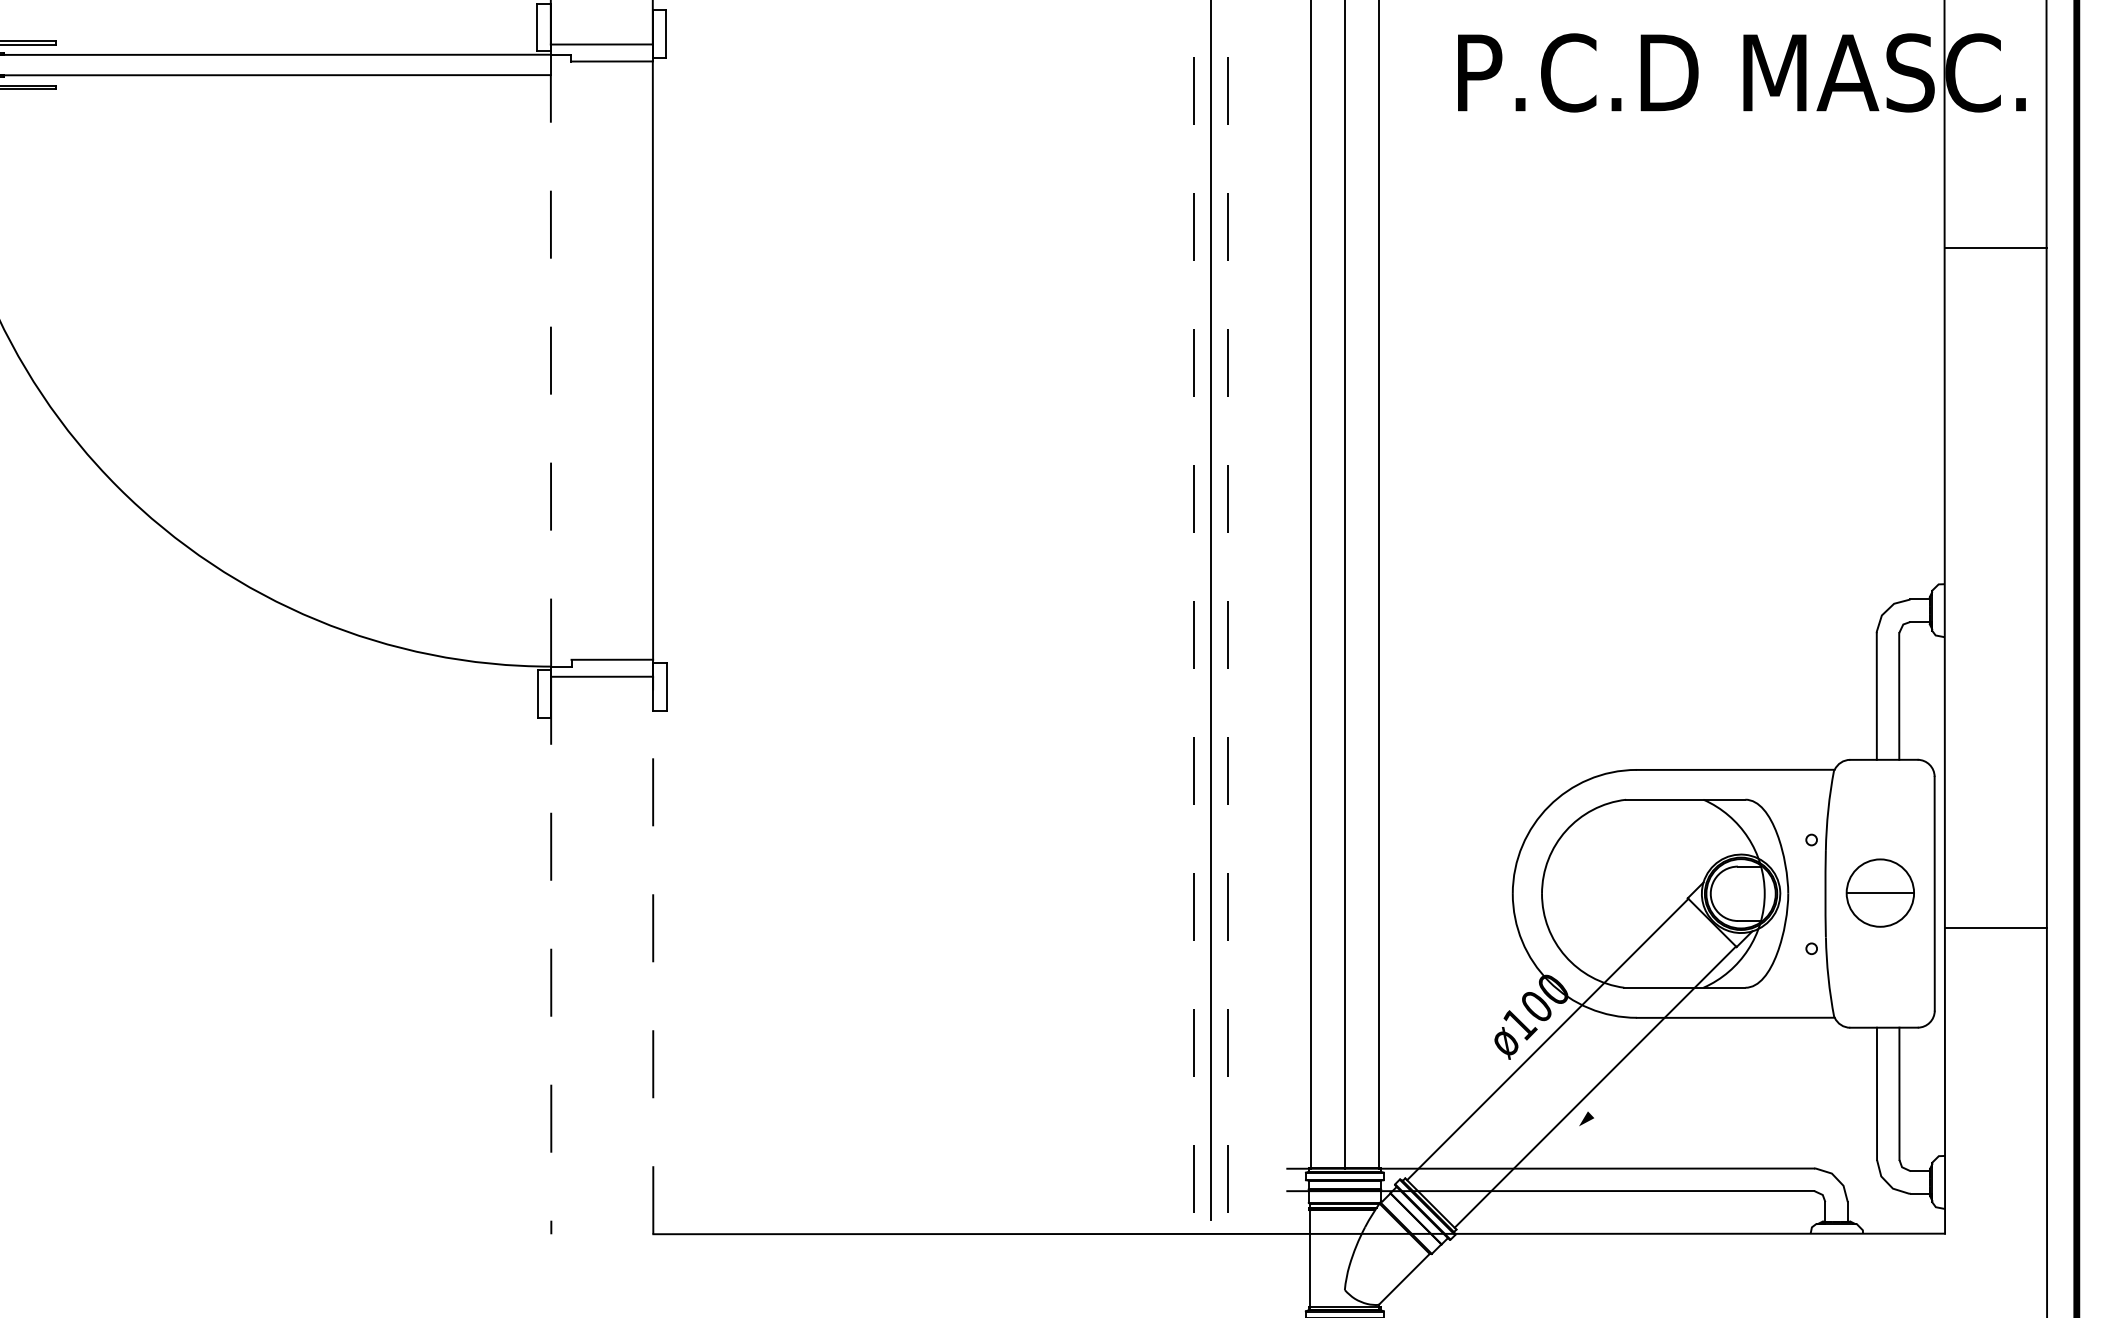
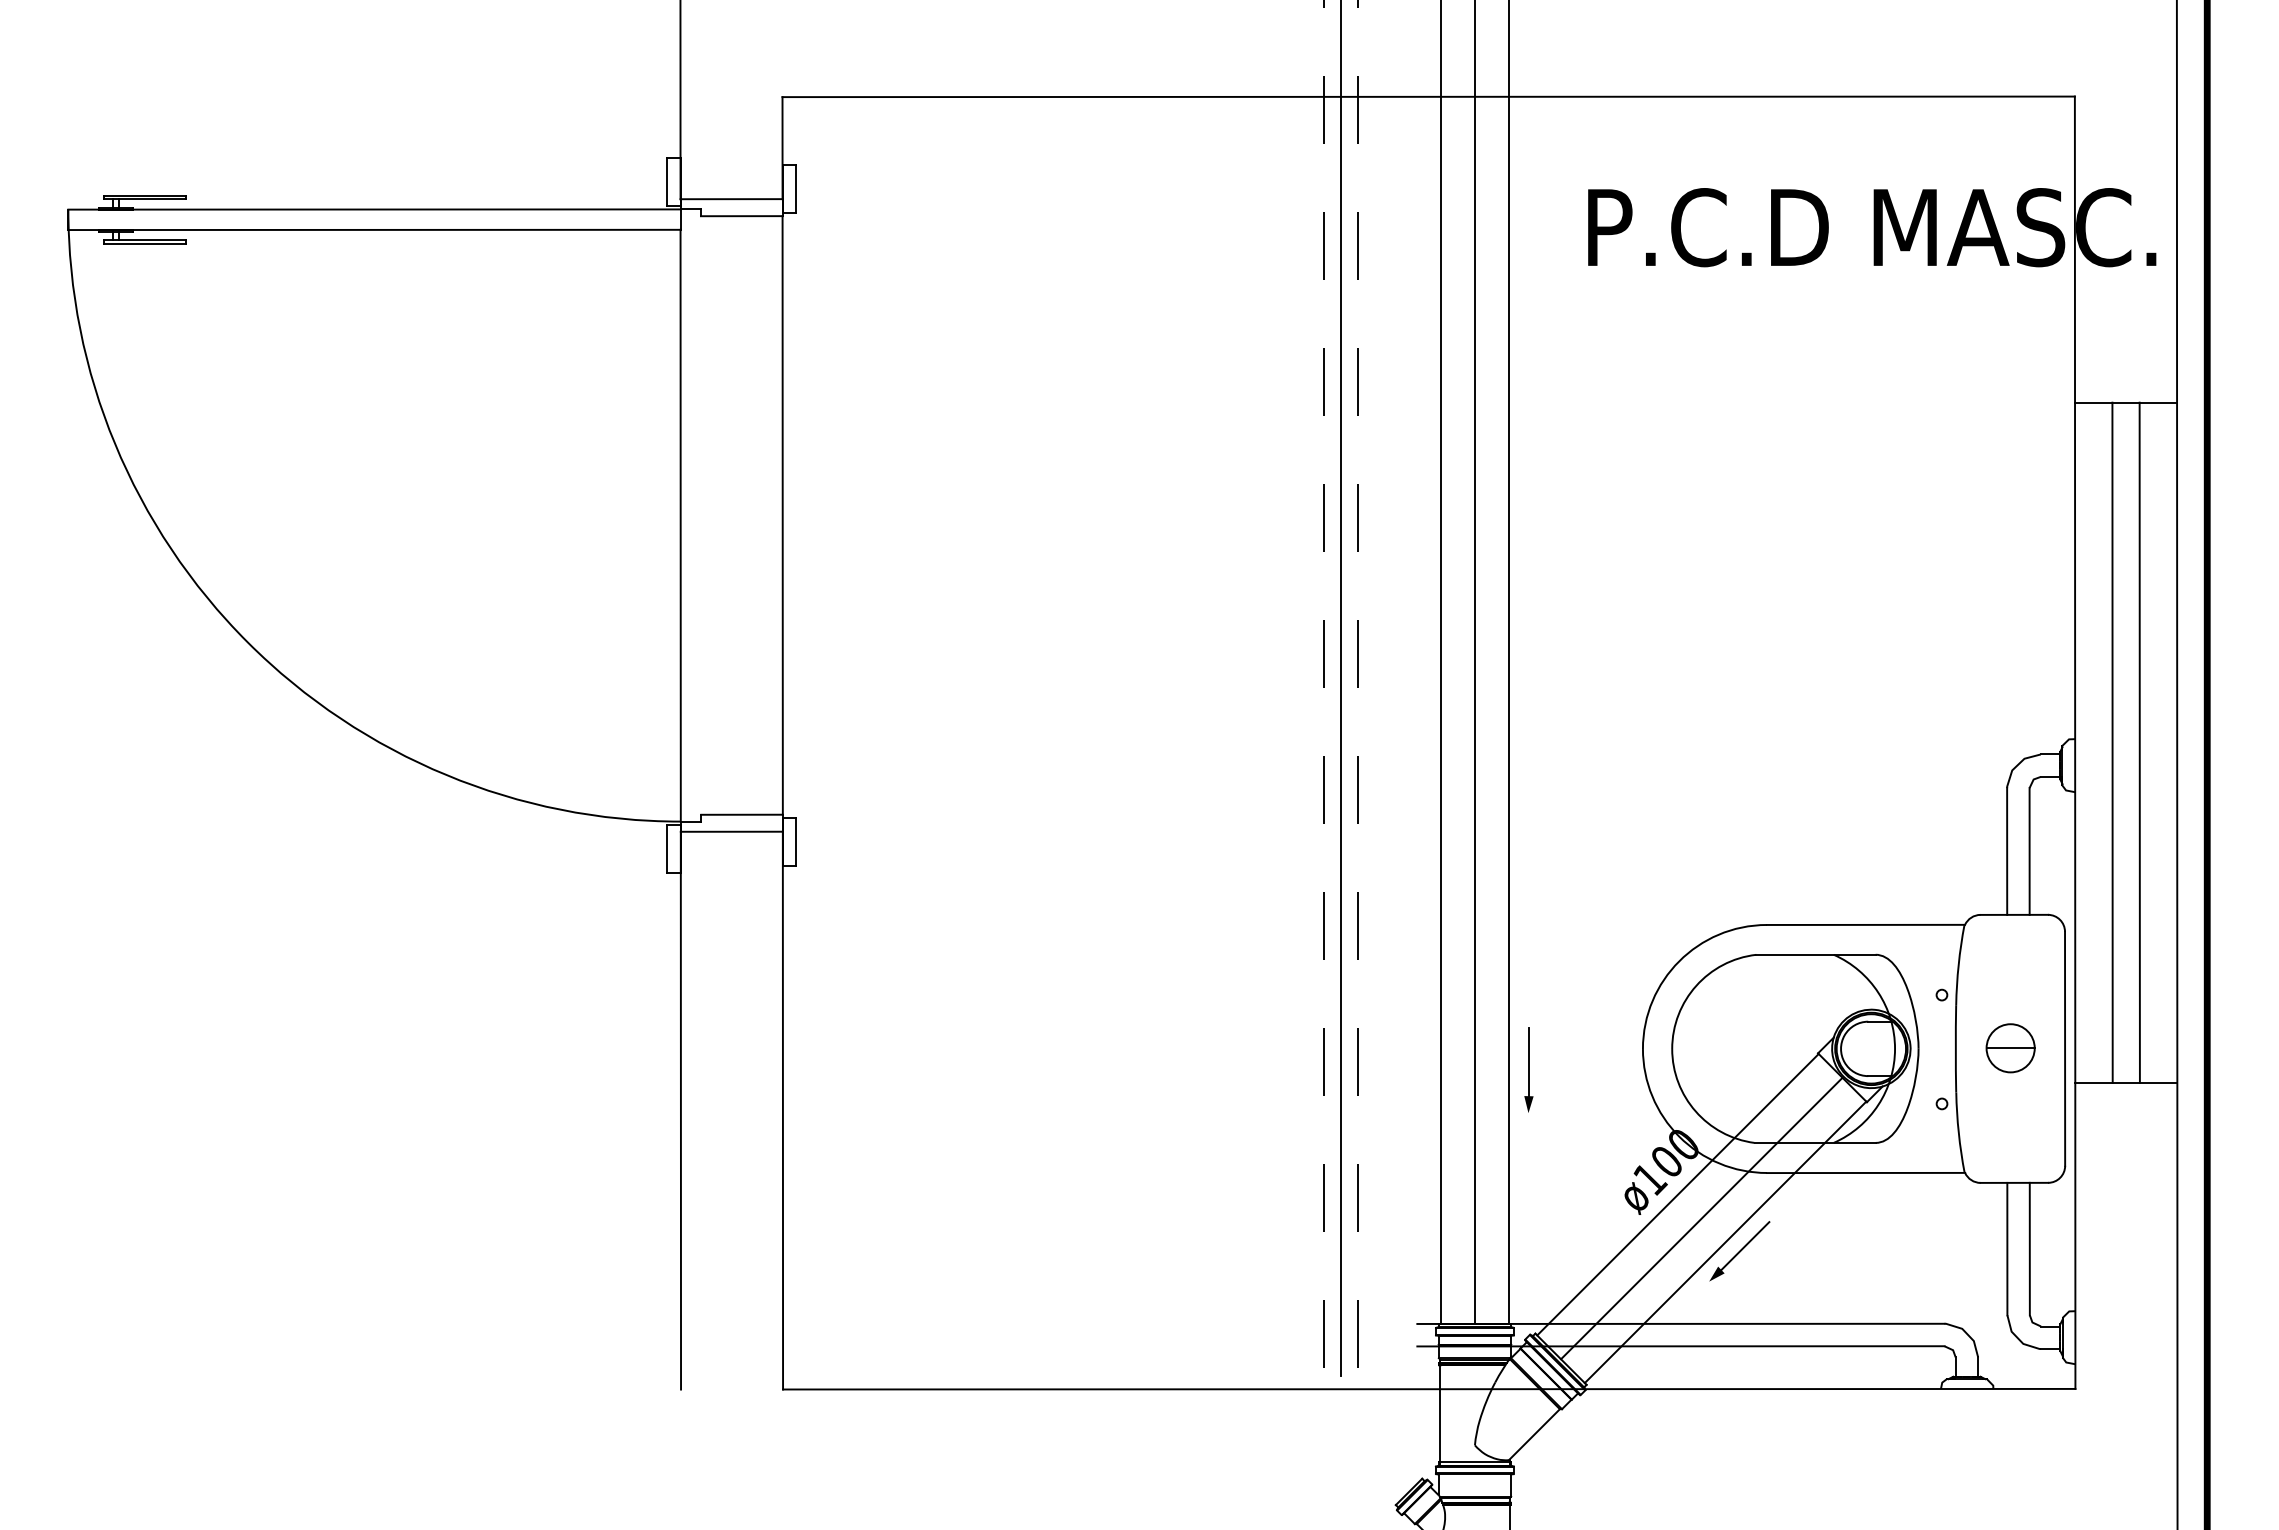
line: (550, 370) -> (680, 525), dashed -> solid
line: (1982, 587) -> (2112, 742), added
line: (2009, 587) -> (2139, 742), added
part: (1880, 893) -> (2010, 1048), size x0.71
part: (1398, 914) -> (1528, 1069), added
line: (550, 955) -> (680, 1110), dashed -> solid
line: (652, 955) -> (782, 1110), dashed -> solid
line: (1571, 1063) -> (1701, 1218), added
line: (1615, 1090) -> (1745, 1245), added

